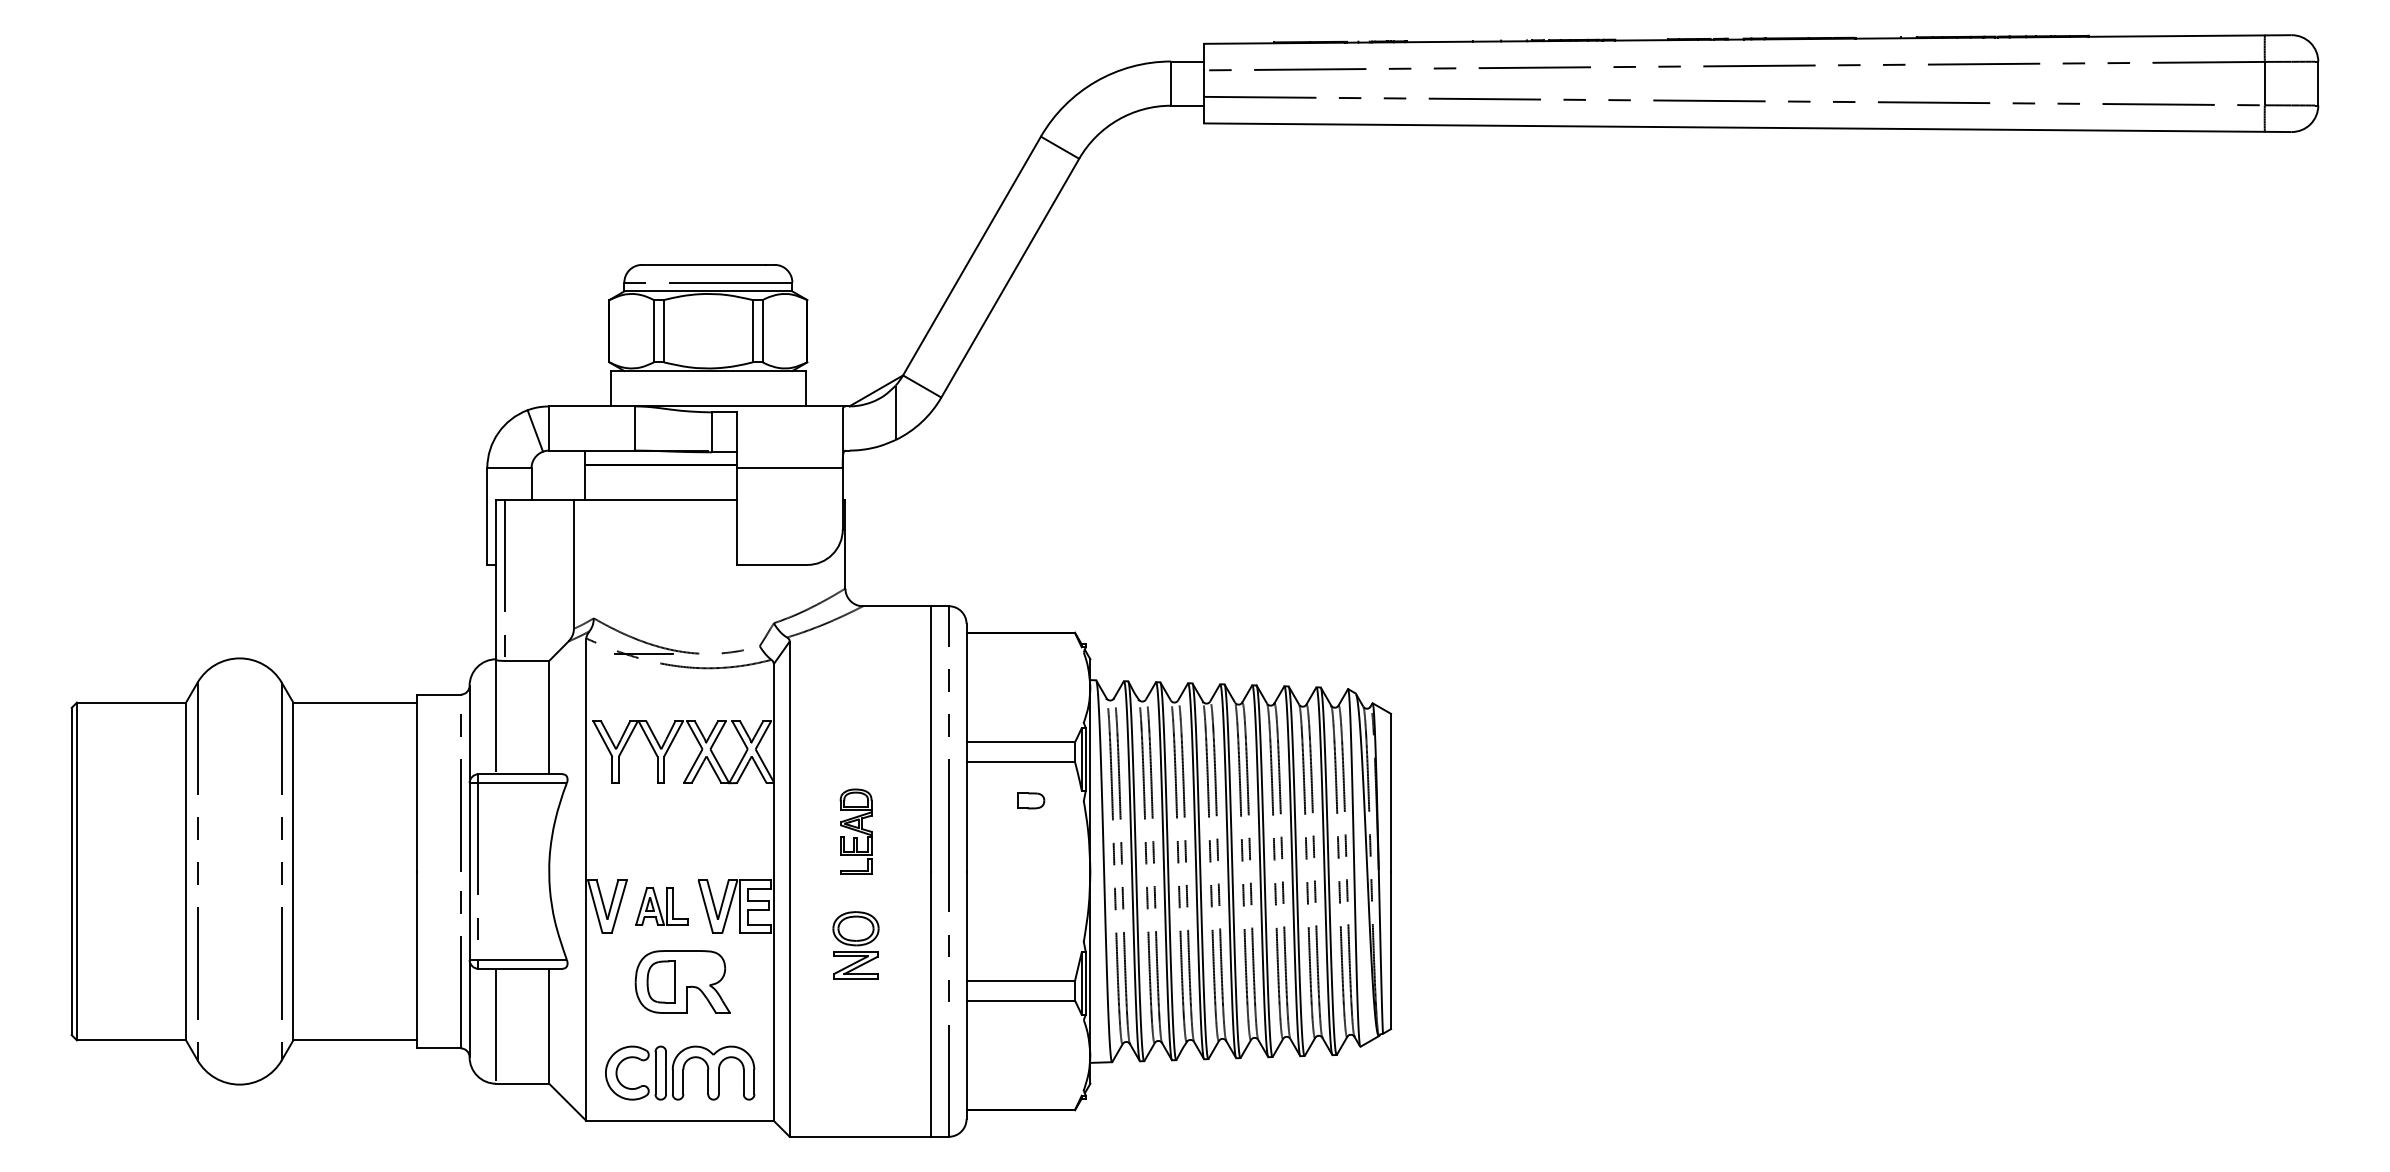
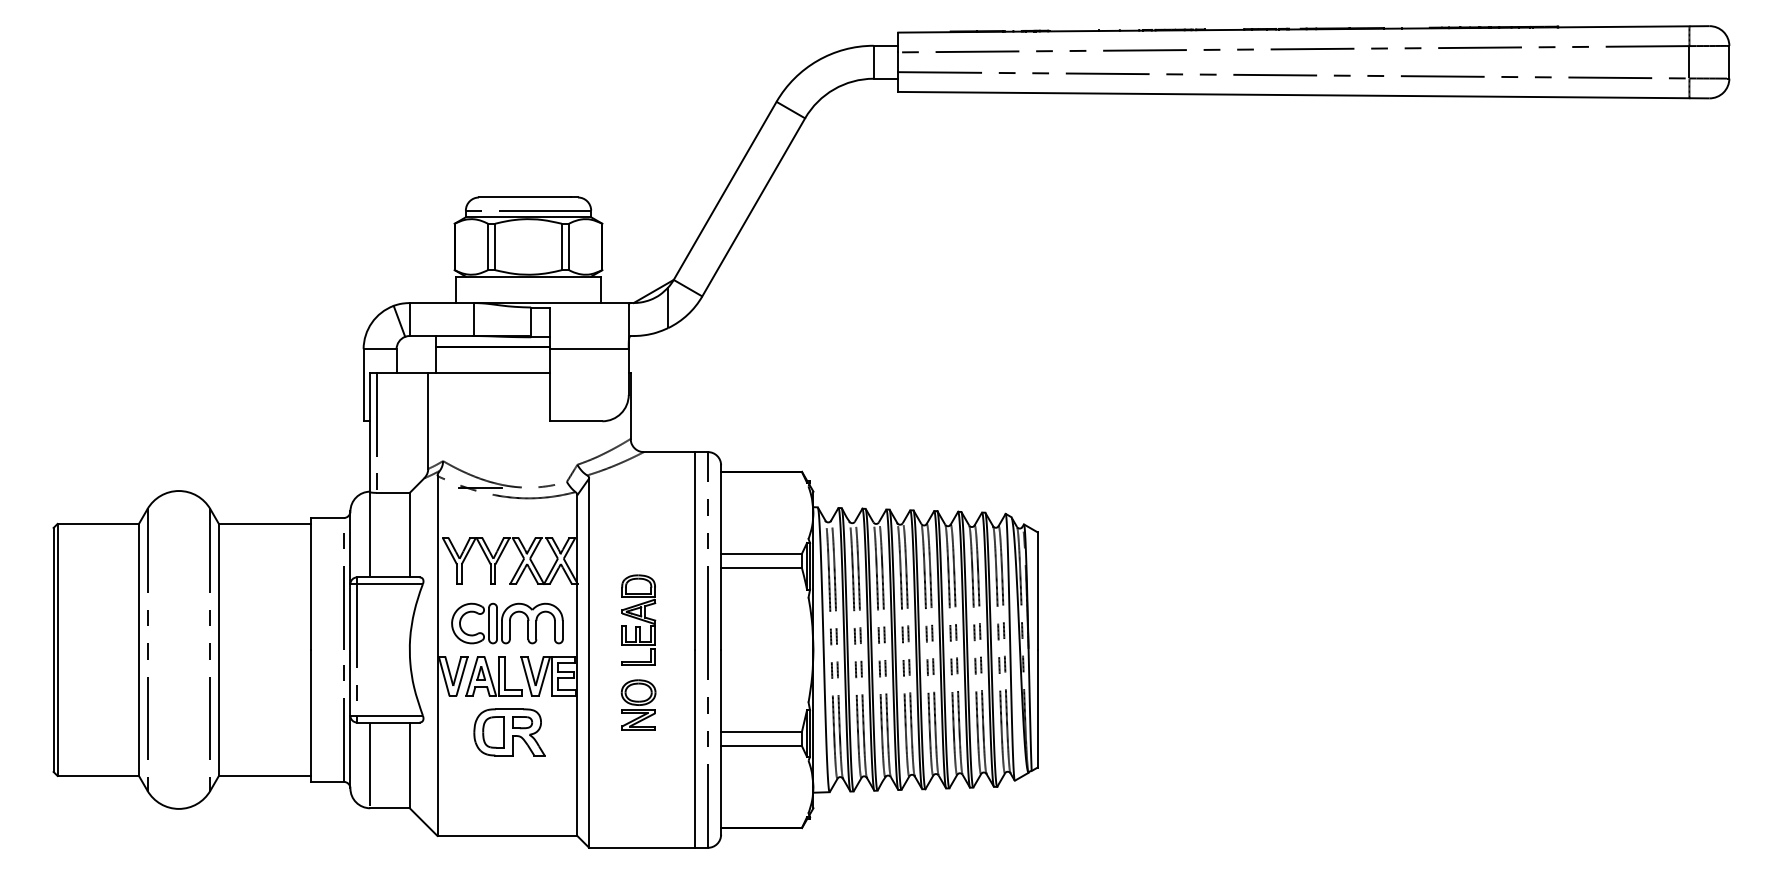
part: (1031, 800) -> (522, 722), moved
part: (856, 831) -> (639, 620), size x1.43
part: (661, 906) -> (493, 676), size x1.43
part: (680, 1072) -> (507, 623), moved

